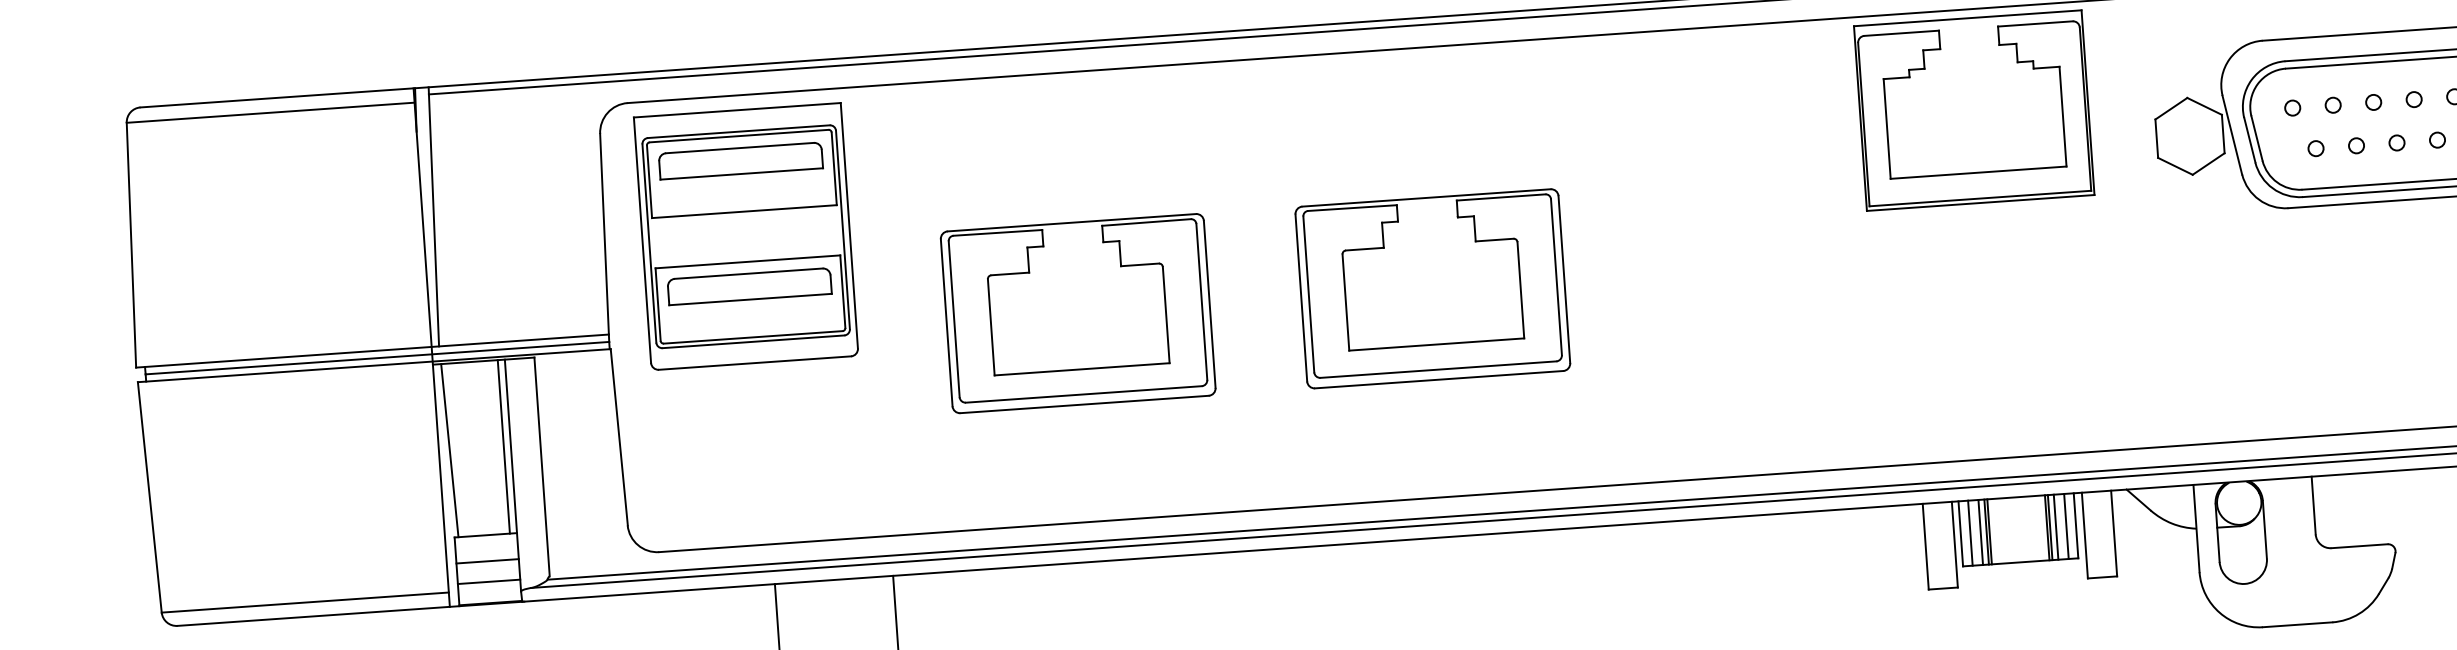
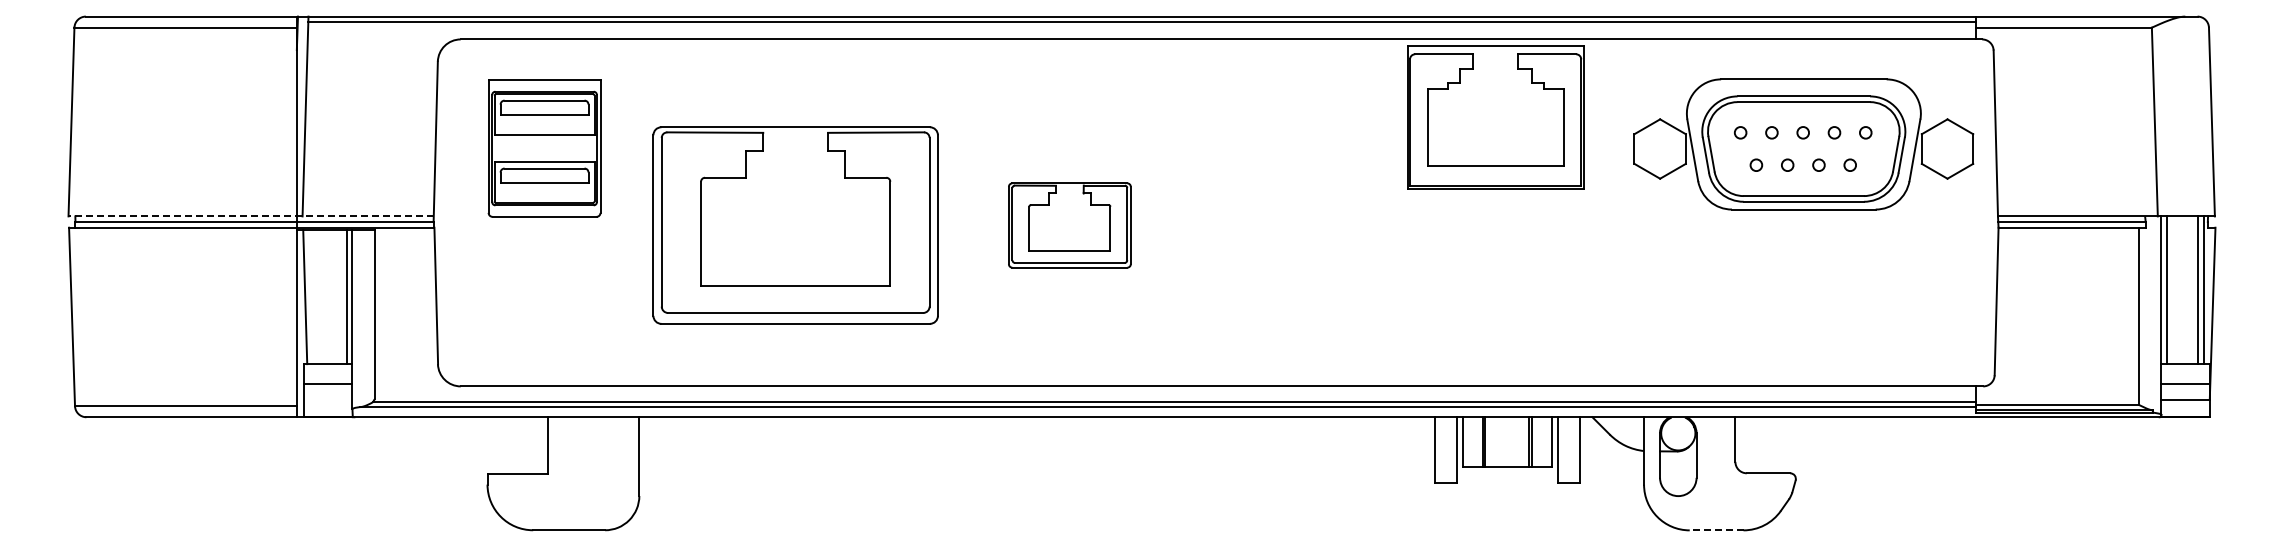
part: (746, 236) -> (544, 148), size x0.7
part: (1432, 288) -> (1069, 225), size x0.6
part: (1077, 313) -> (795, 225), size x1.4
line: (372, 351) -> (251, 216), solid -> dashed
line: (2066, 526) -> (1544, 442), removed
line: (2056, 527) -> (1536, 442), removed
line: (1980, 532) -> (1477, 442), removed
line: (1969, 533) -> (1469, 442), removed
line: (489, 582) -> (328, 400), removed
line: (2297, 624) -> (1716, 530), solid -> dashed

